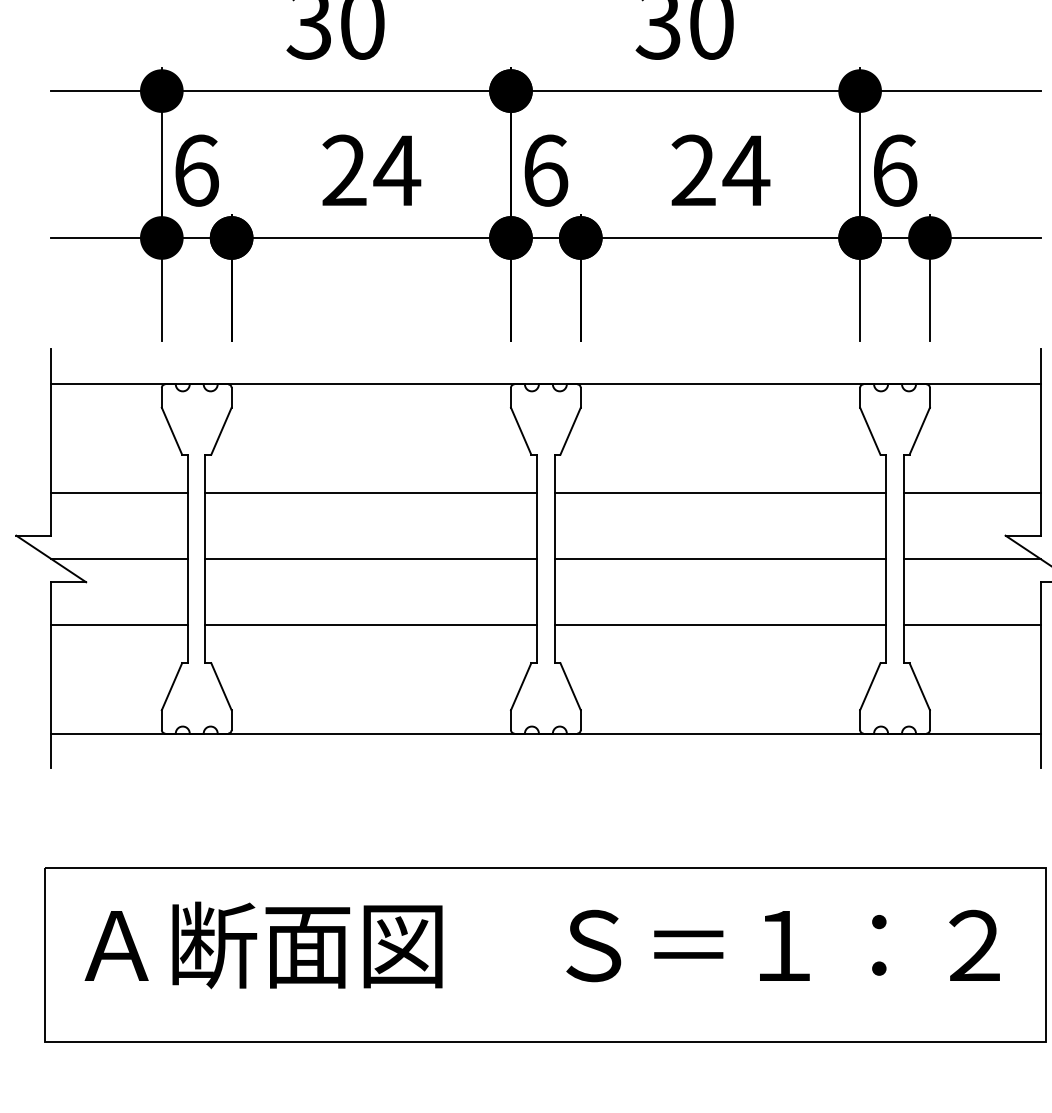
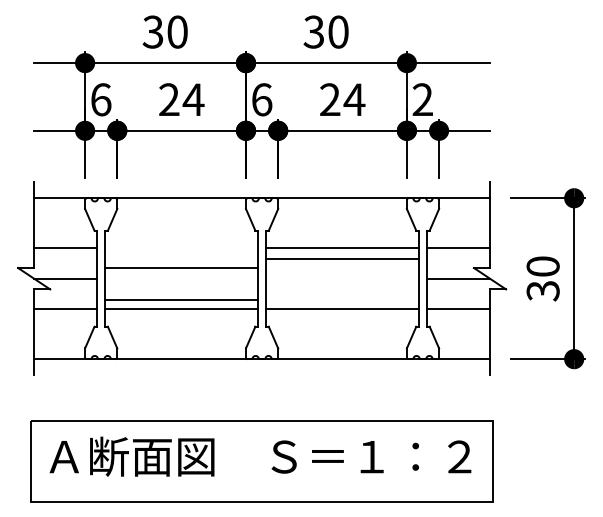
text: (893, 170) -> (422, 99), 6 -> 2
line: (370, 493) -> (181, 268), moved
line: (370, 558) -> (181, 299), moved
line: (720, 558) -> (342, 258), moved

